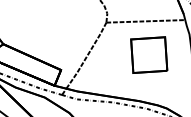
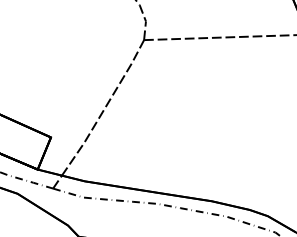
part: (149, 54) -> (232, 105), removed

